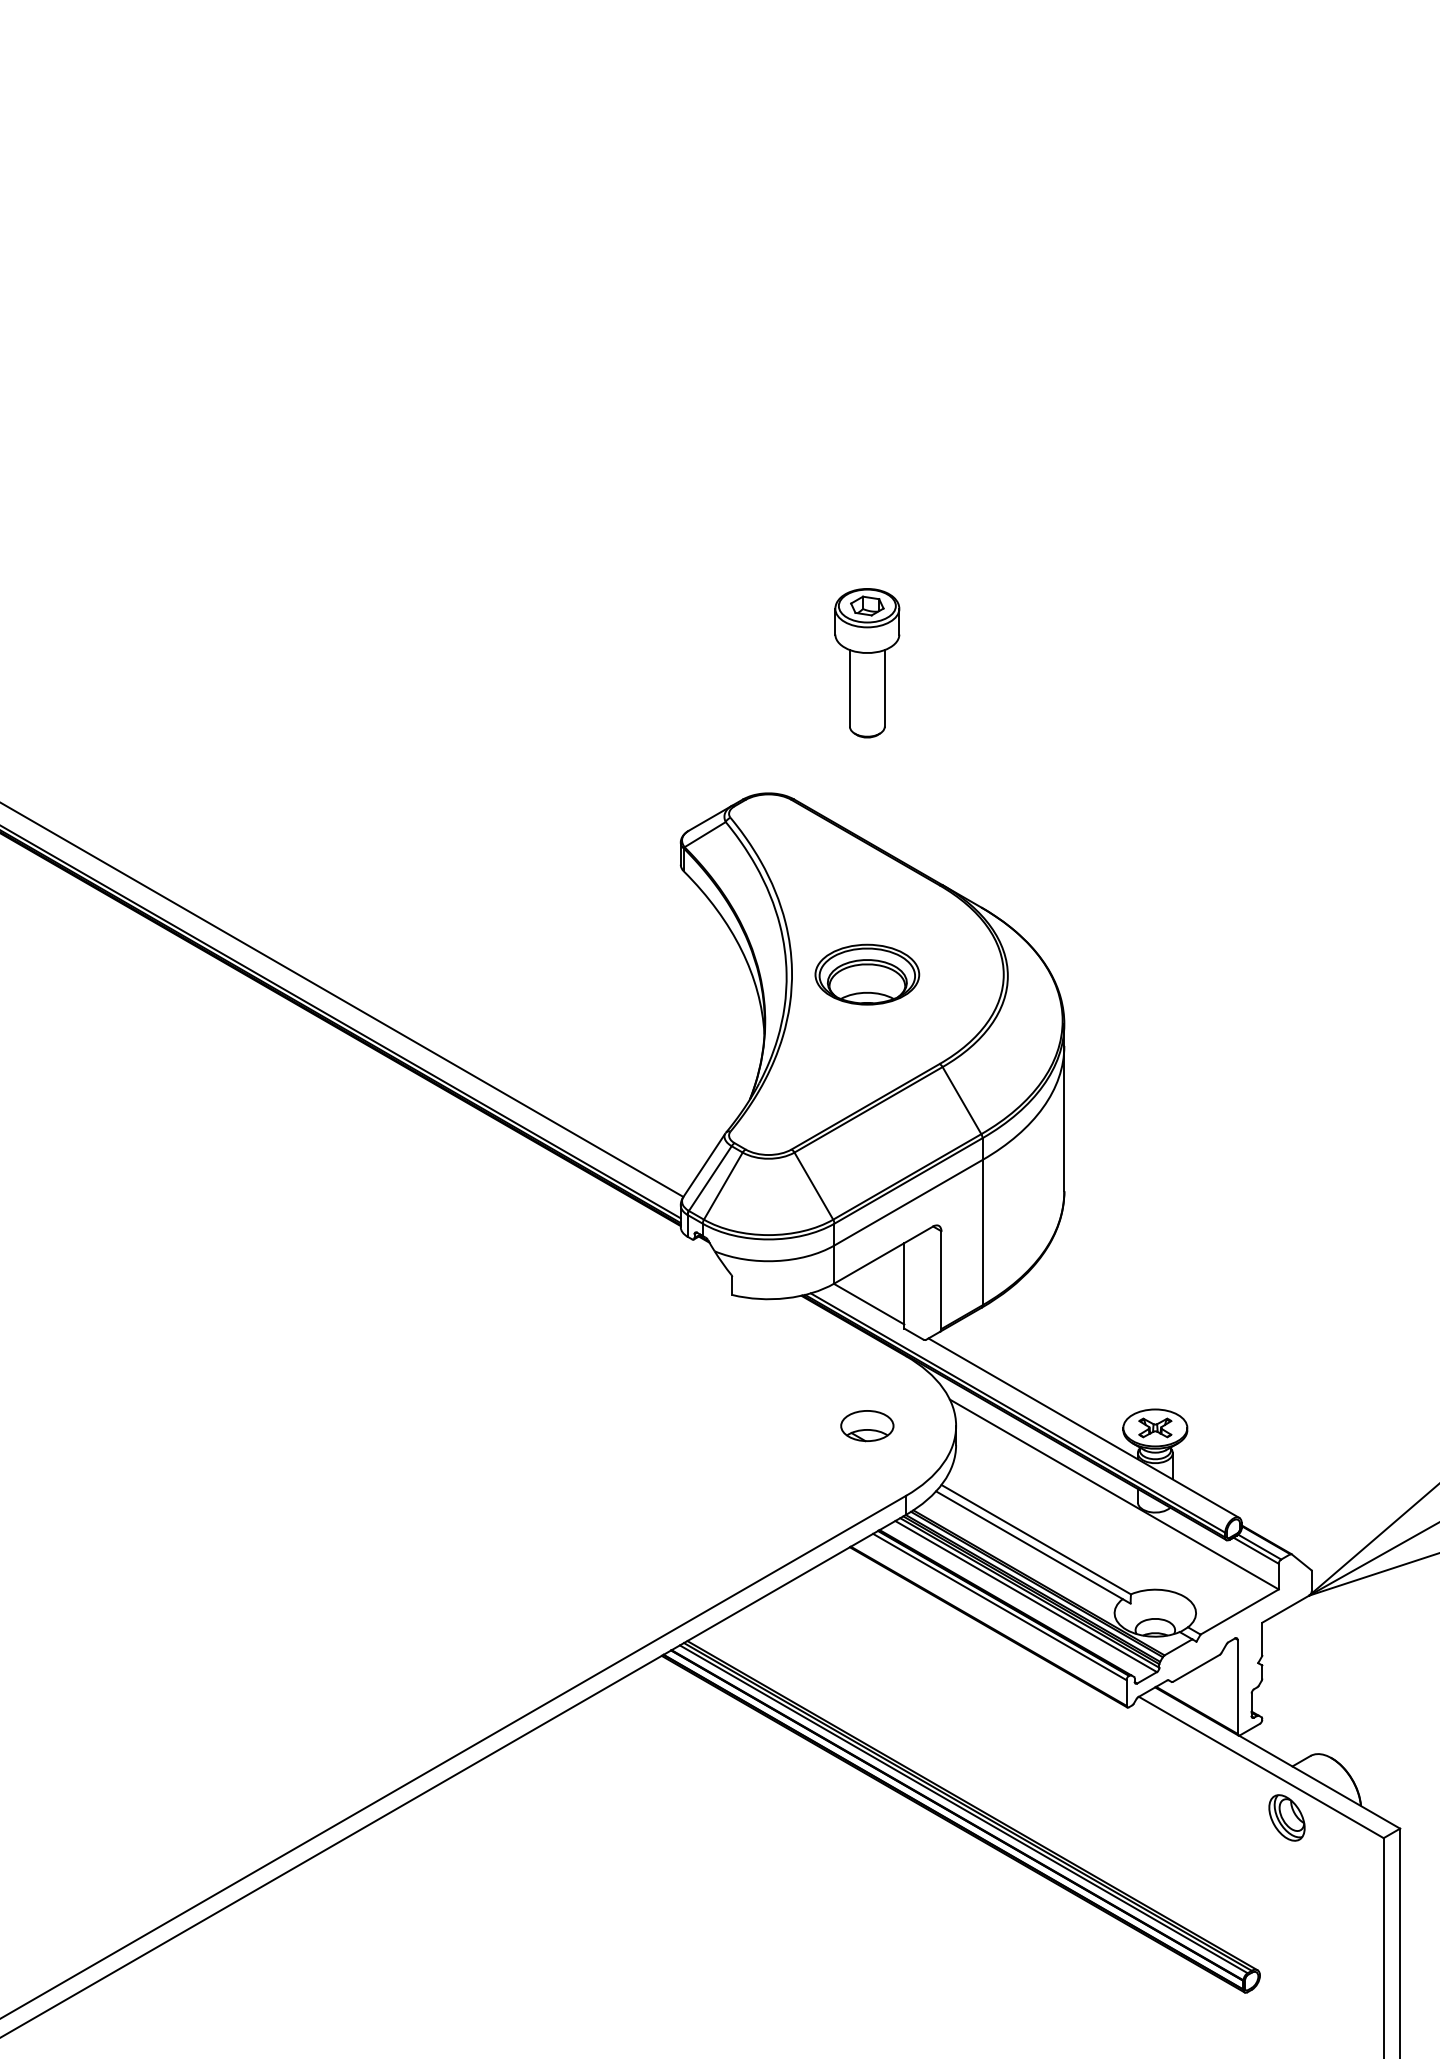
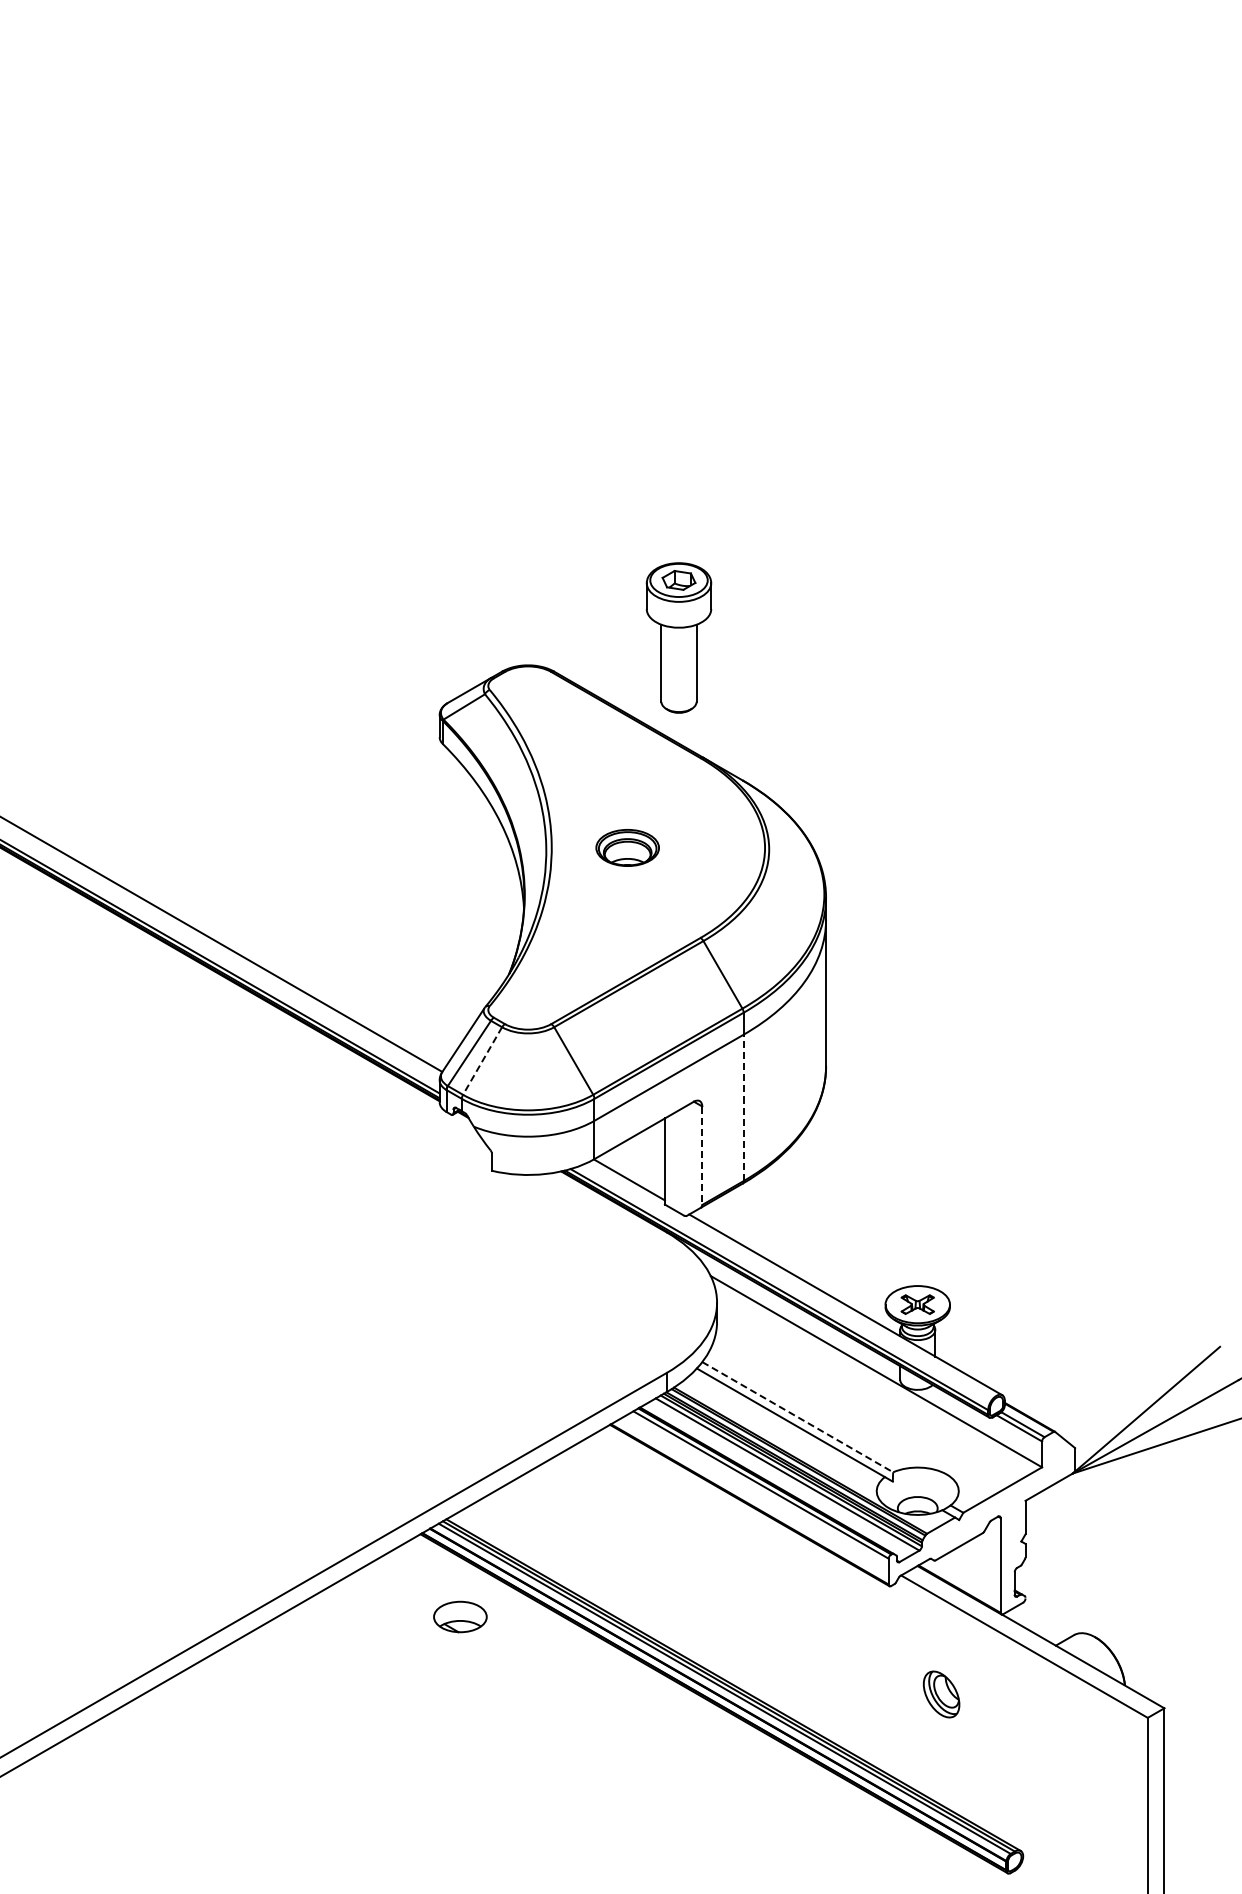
part: (867, 663) -> (679, 638), moved
part: (867, 974) -> (627, 847), size x0.6
line: (723, 1186) -> (482, 1061), solid -> dashed
line: (982, 1232) -> (743, 1107), solid -> dashed
line: (941, 1280) -> (702, 1156), solid -> dashed
part: (867, 1426) -> (460, 1617), moved
line: (1036, 1539) -> (798, 1417), solid -> dashed
part: (1286, 1817) -> (941, 1694), moved

